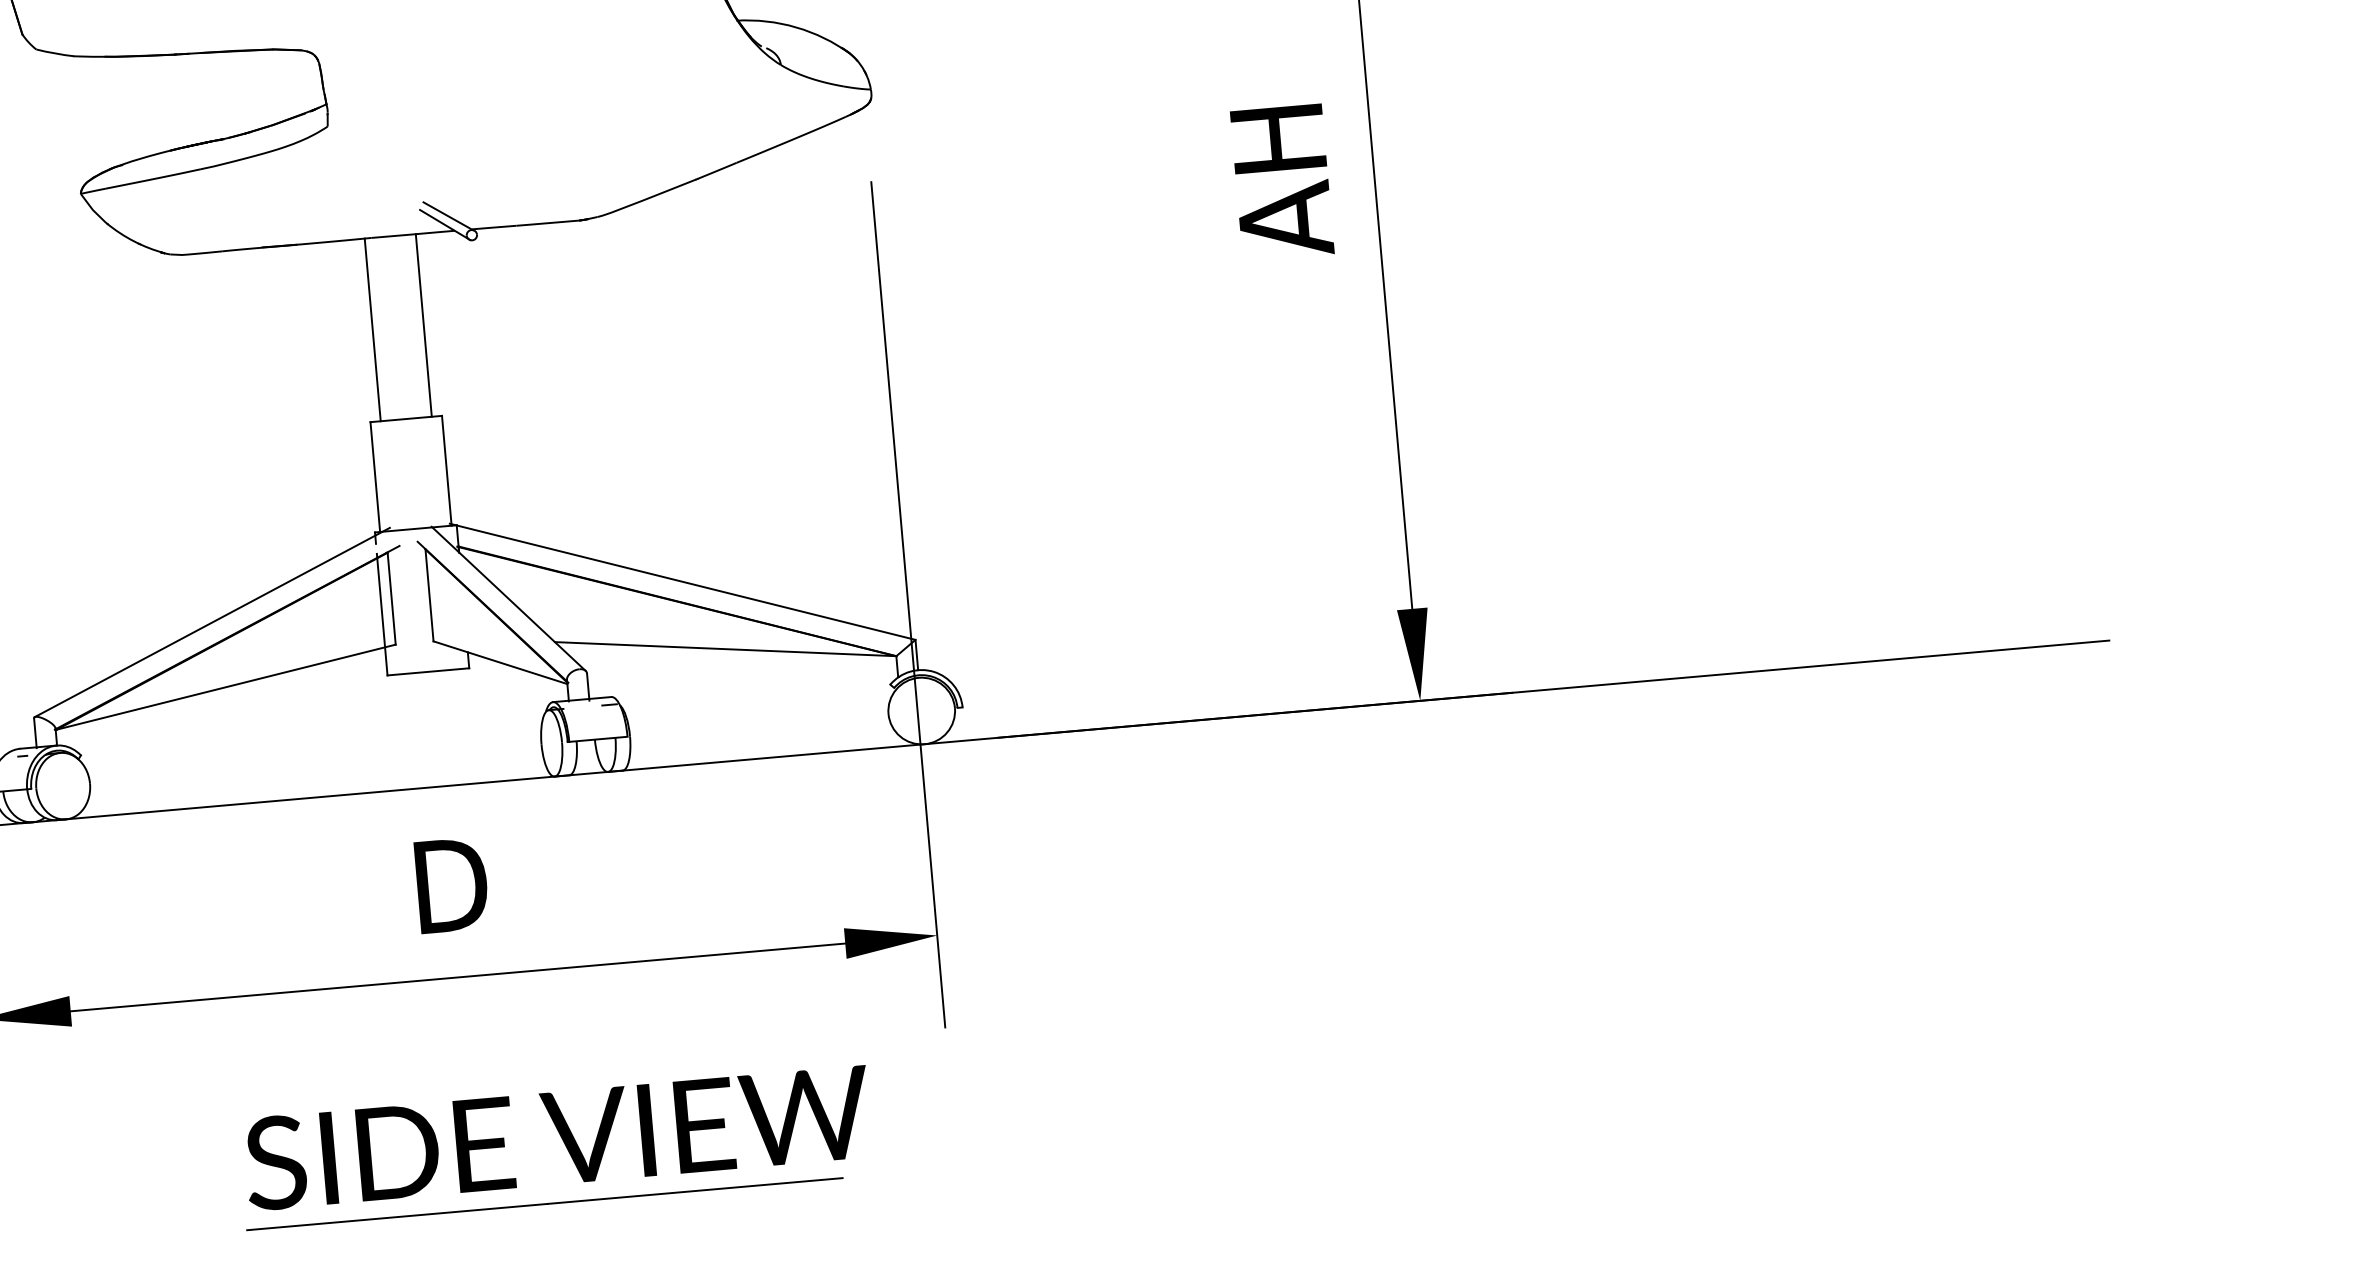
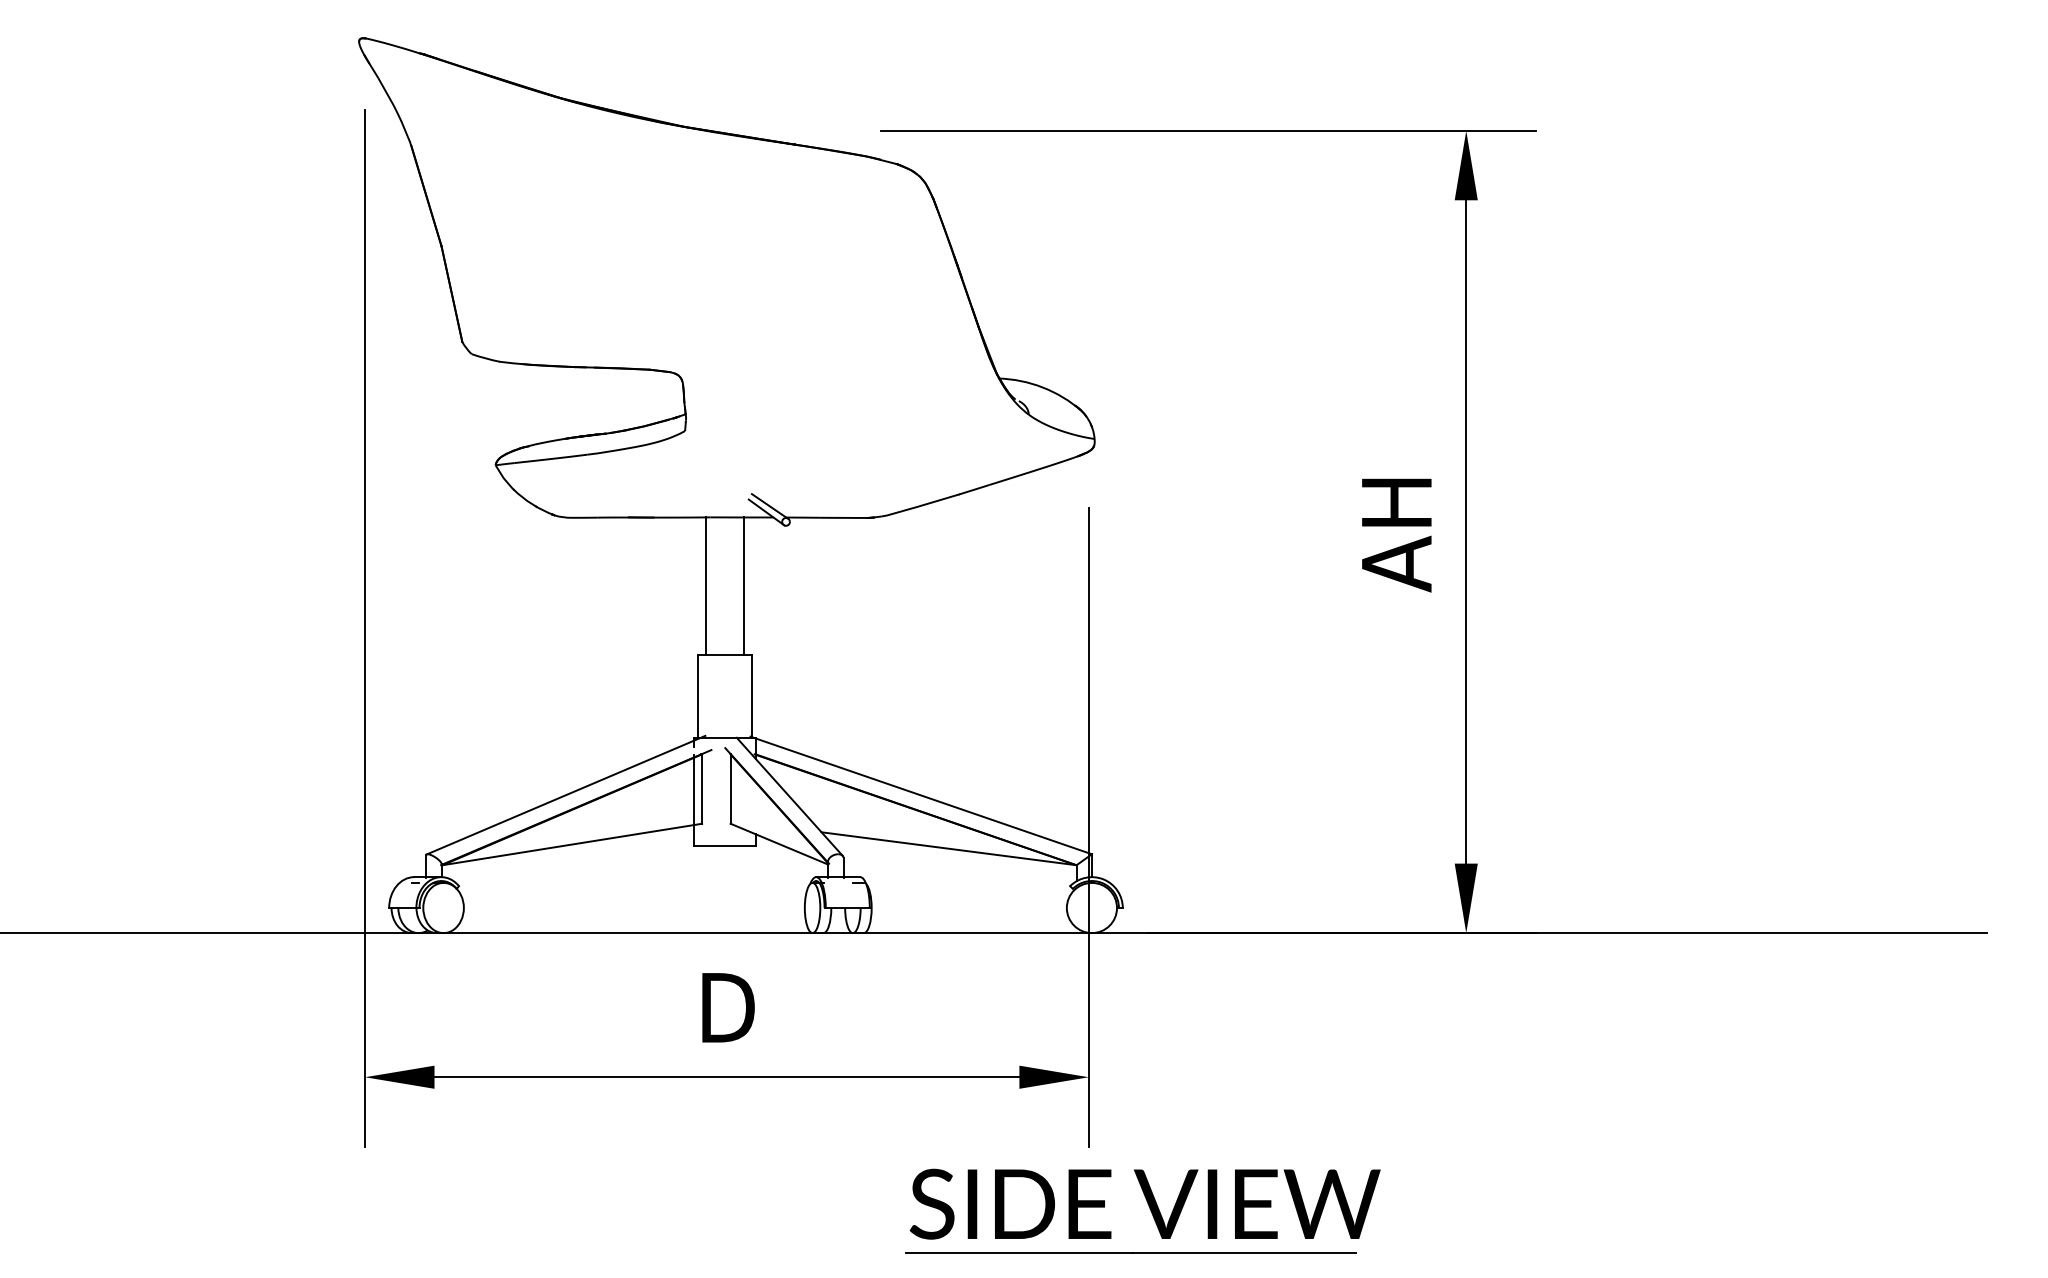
part: (562, 1140) -> (1148, 1206), moved

